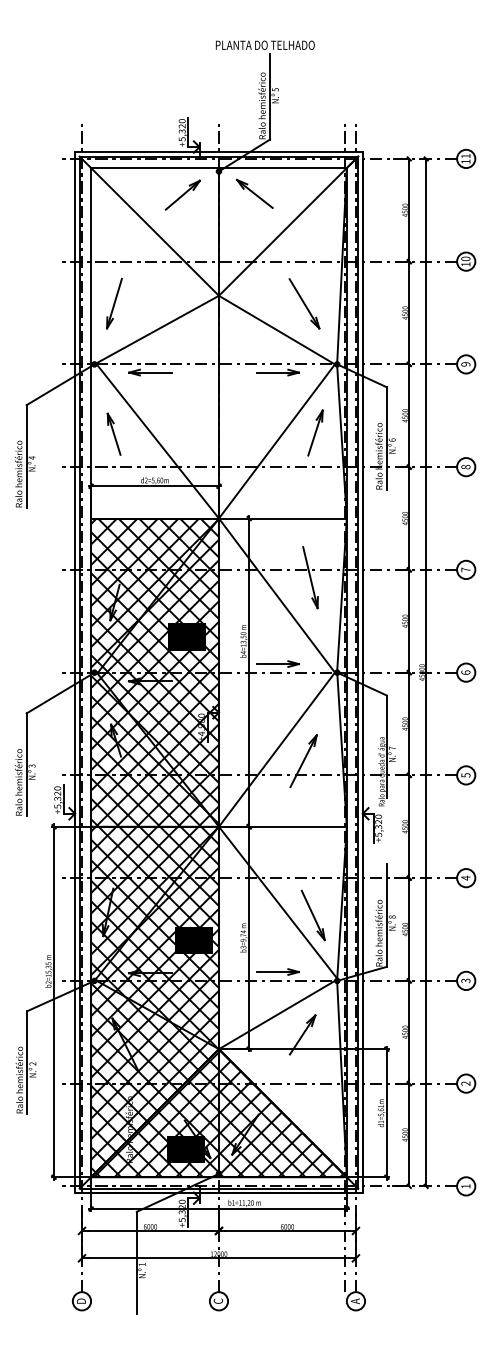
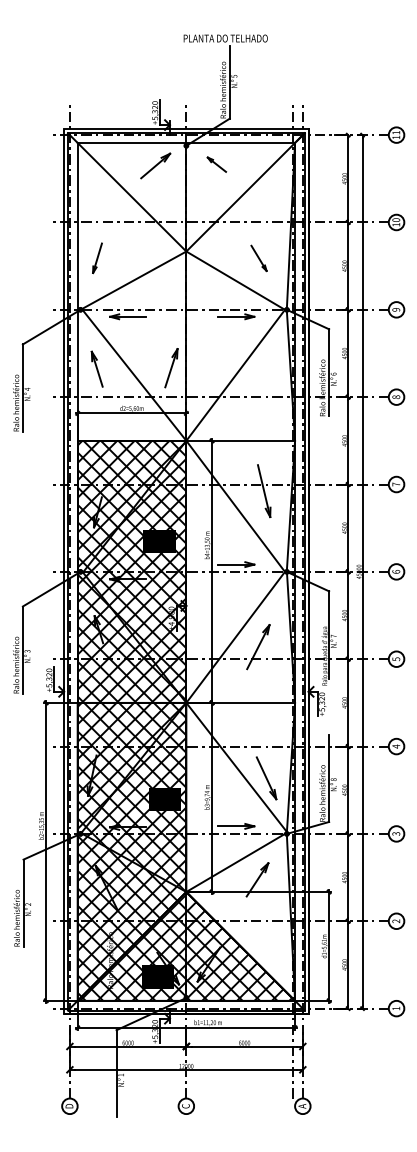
part: (254, 193) -> (216, 164), size x0.6
part: (114, 304) -> (97, 258), size x0.7
part: (303, 304) -> (258, 258), size x0.6
part: (315, 433) -> (171, 368), moved

